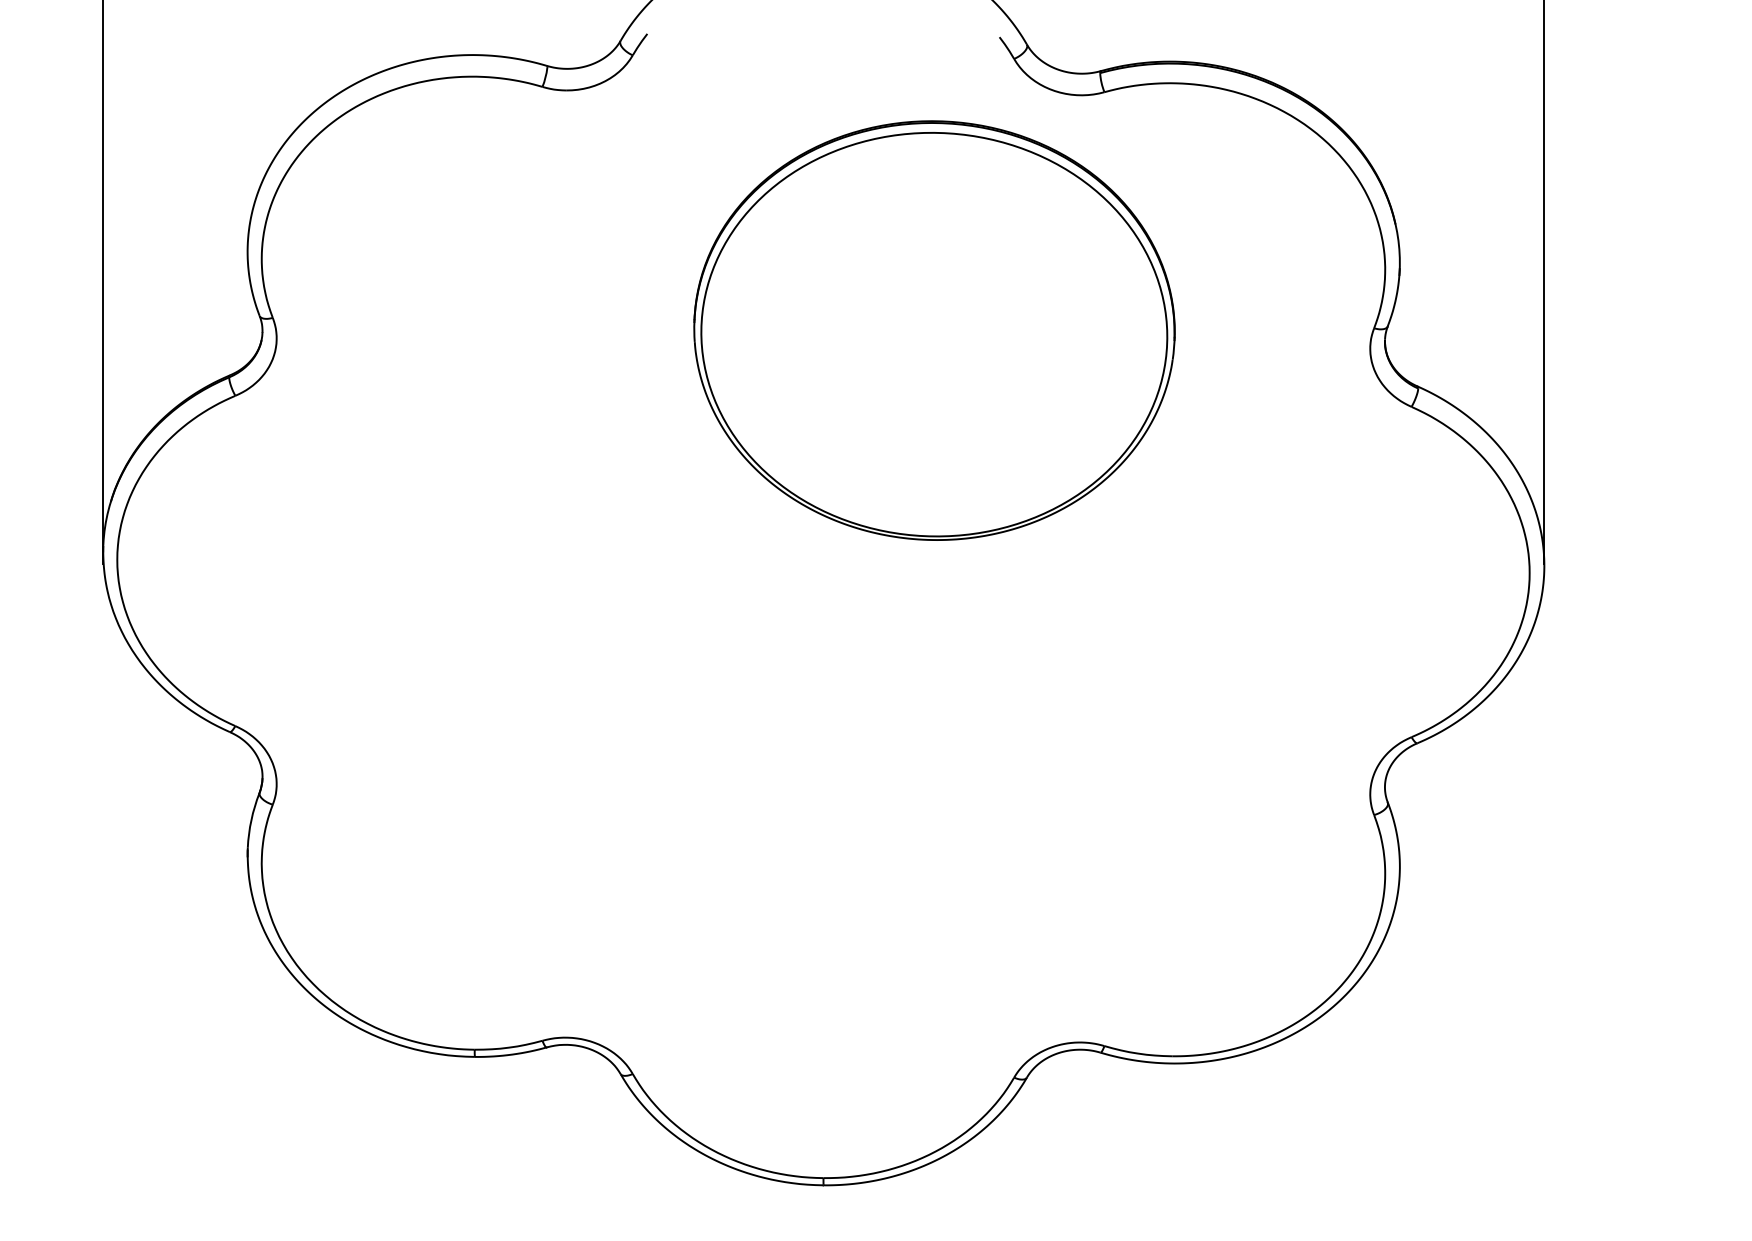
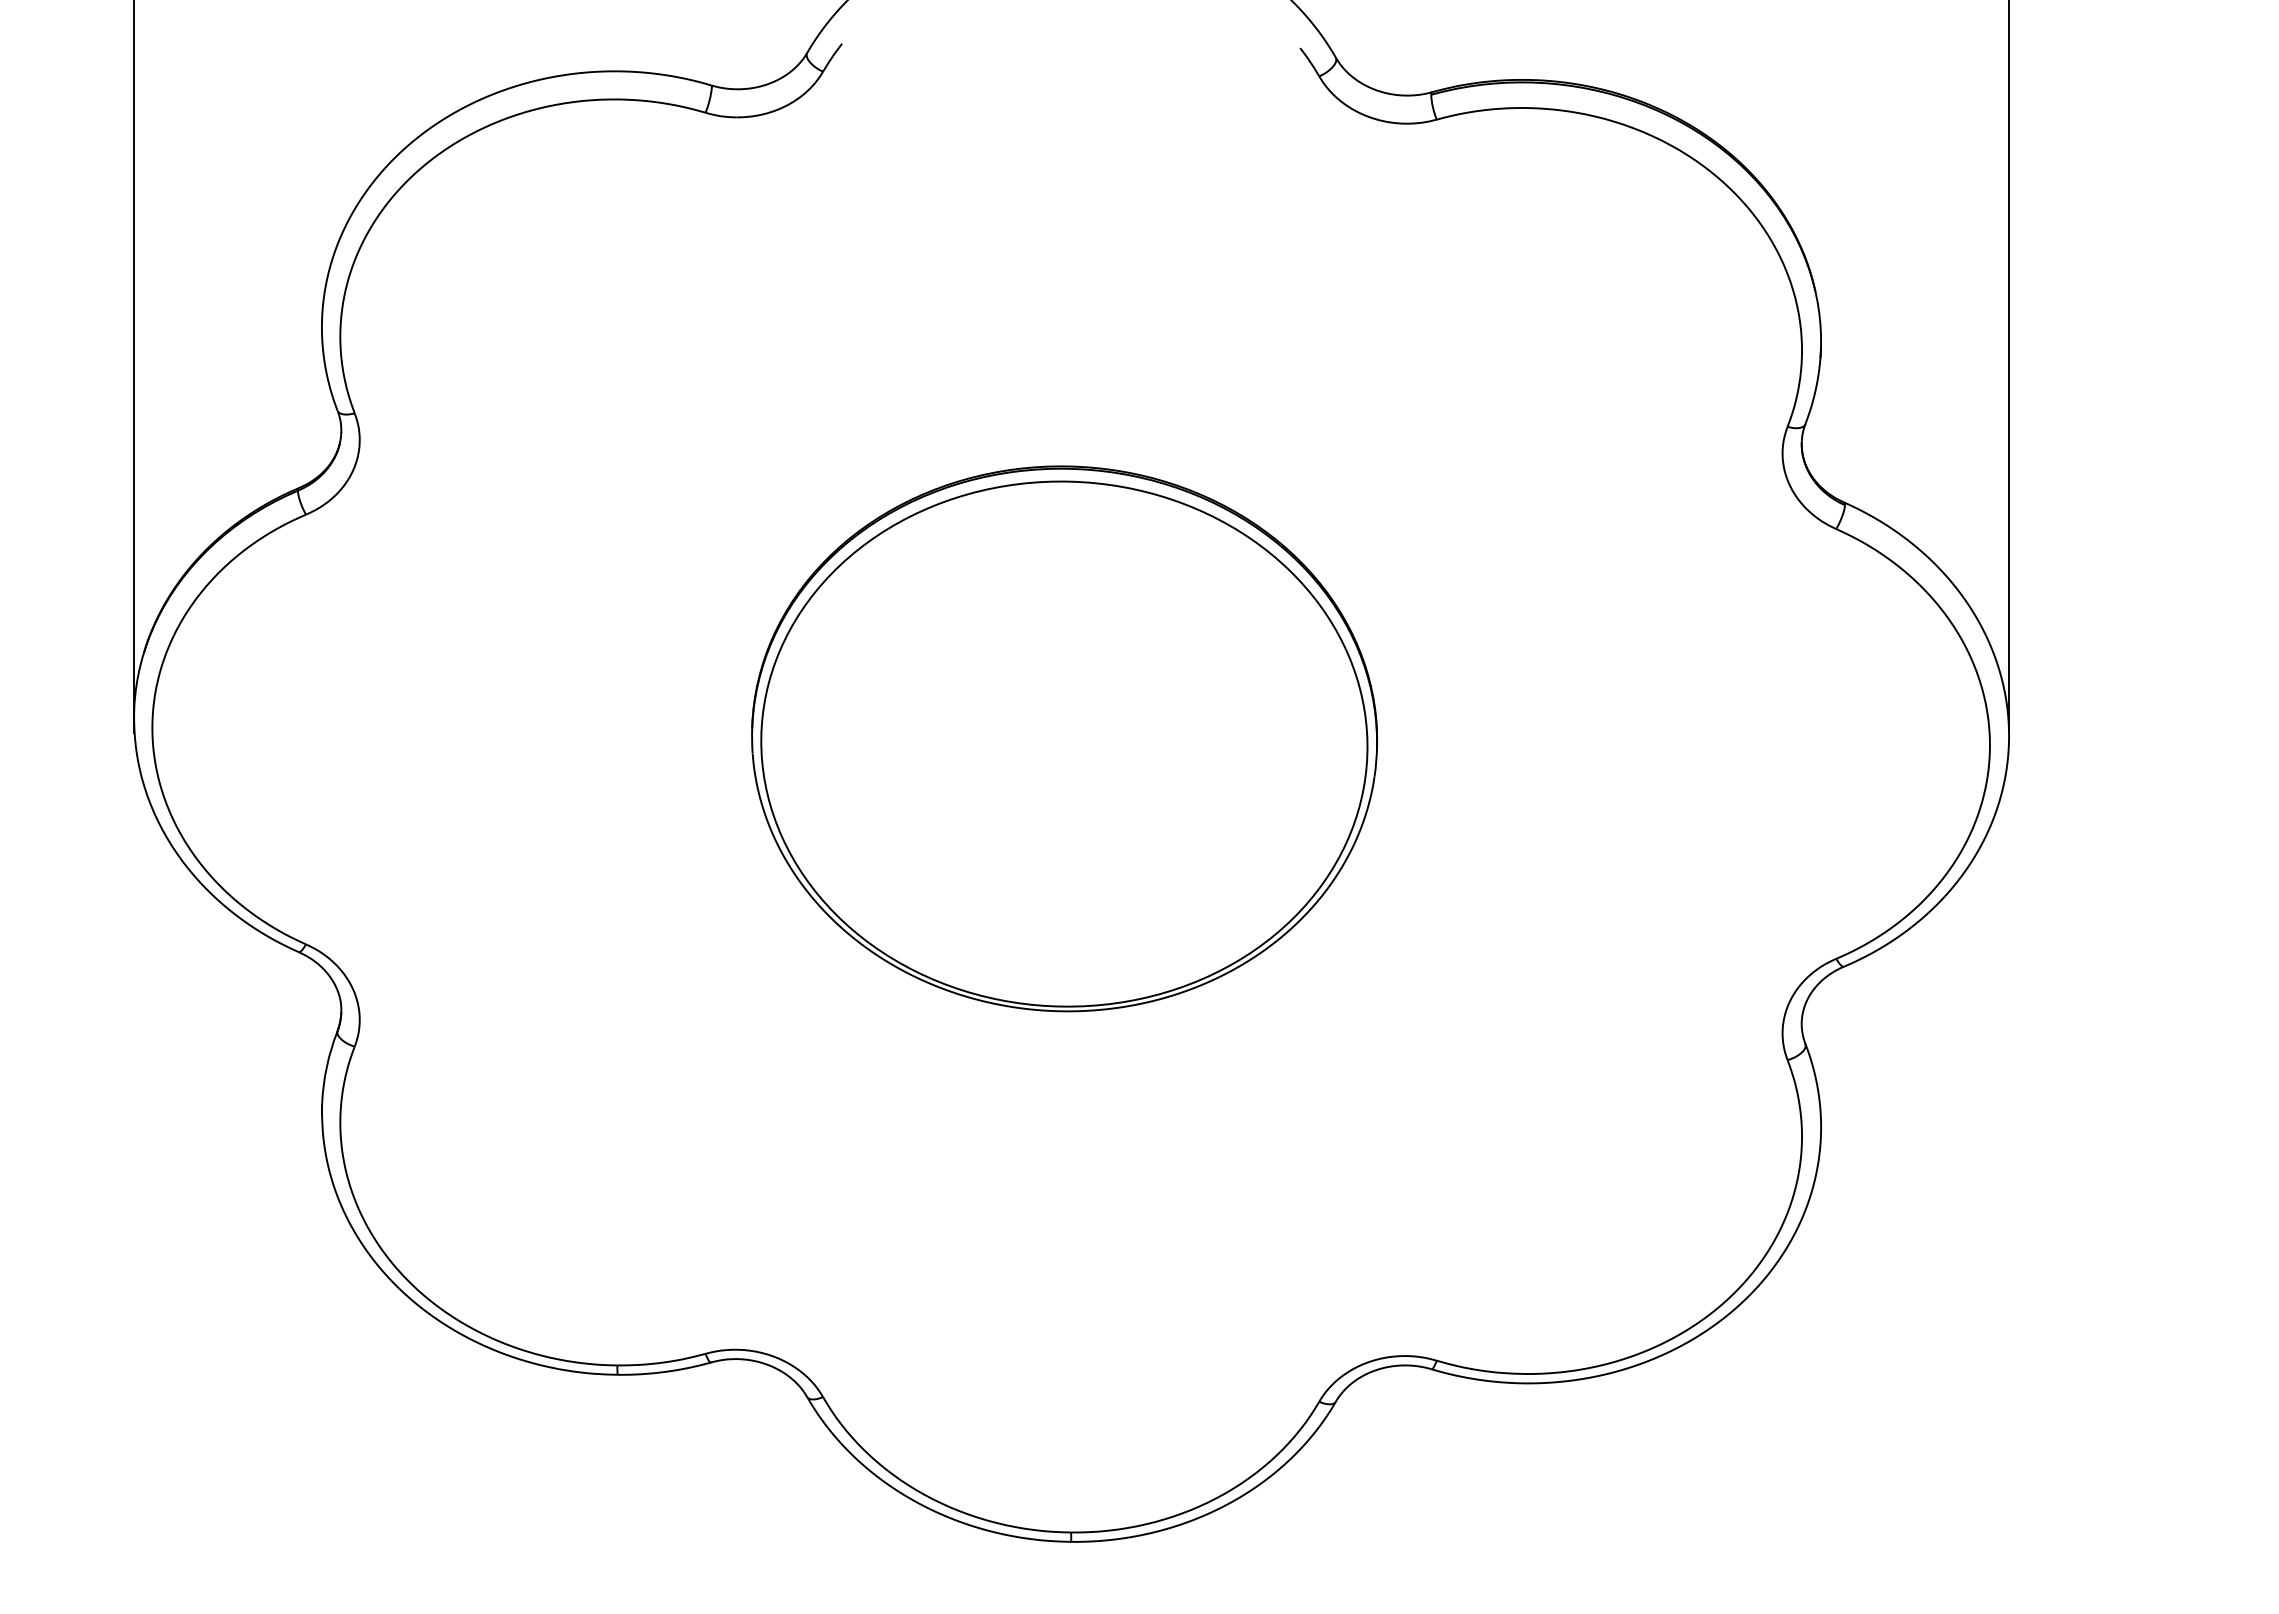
part: (934, 330) -> (1064, 738), moved

